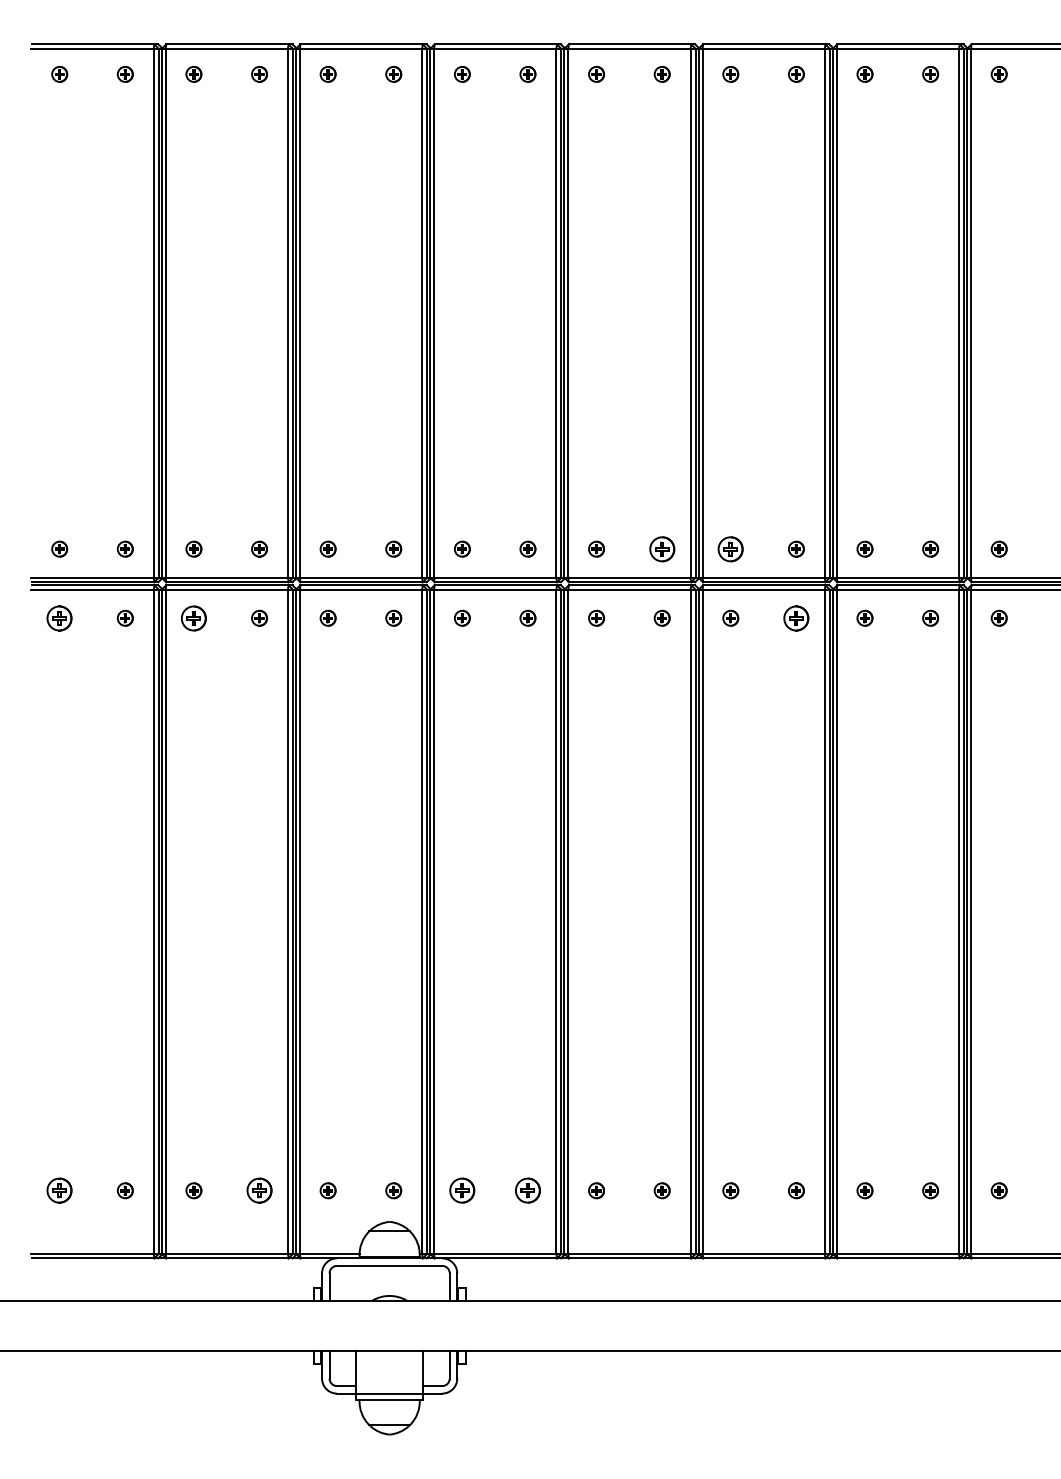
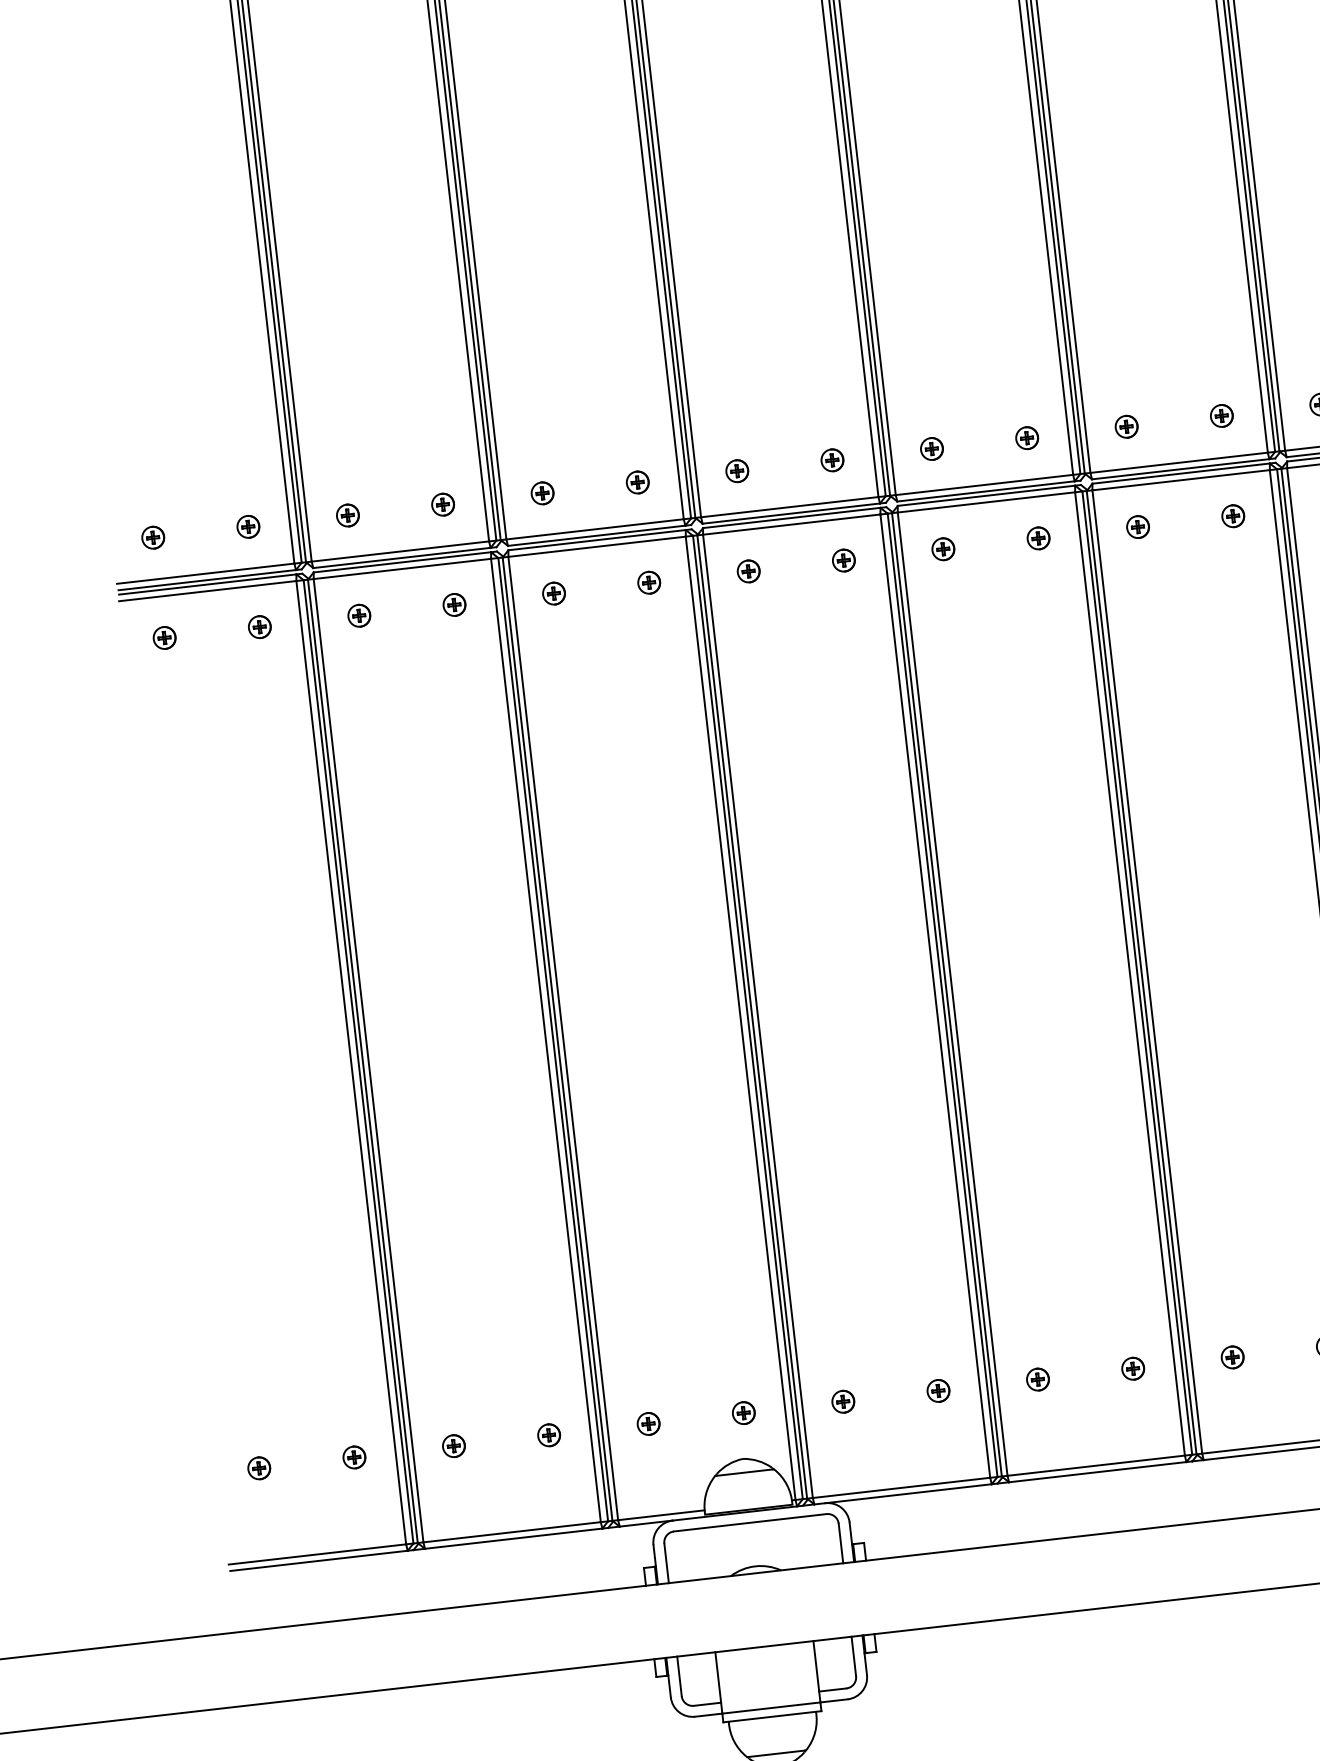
part: (661, 548) -> (1026, 437), size x0.62
part: (730, 548) -> (1126, 425), size x0.62
part: (59, 617) -> (164, 636), size x0.62
part: (193, 617) -> (358, 614), size x0.62
part: (796, 617) -> (1233, 515), size x0.62
part: (59, 1190) -> (258, 1467), size x0.62
part: (259, 1190) -> (549, 1434), size x0.62
part: (462, 1190) -> (843, 1401), size x0.62
part: (527, 1190) -> (937, 1390), size x0.62

